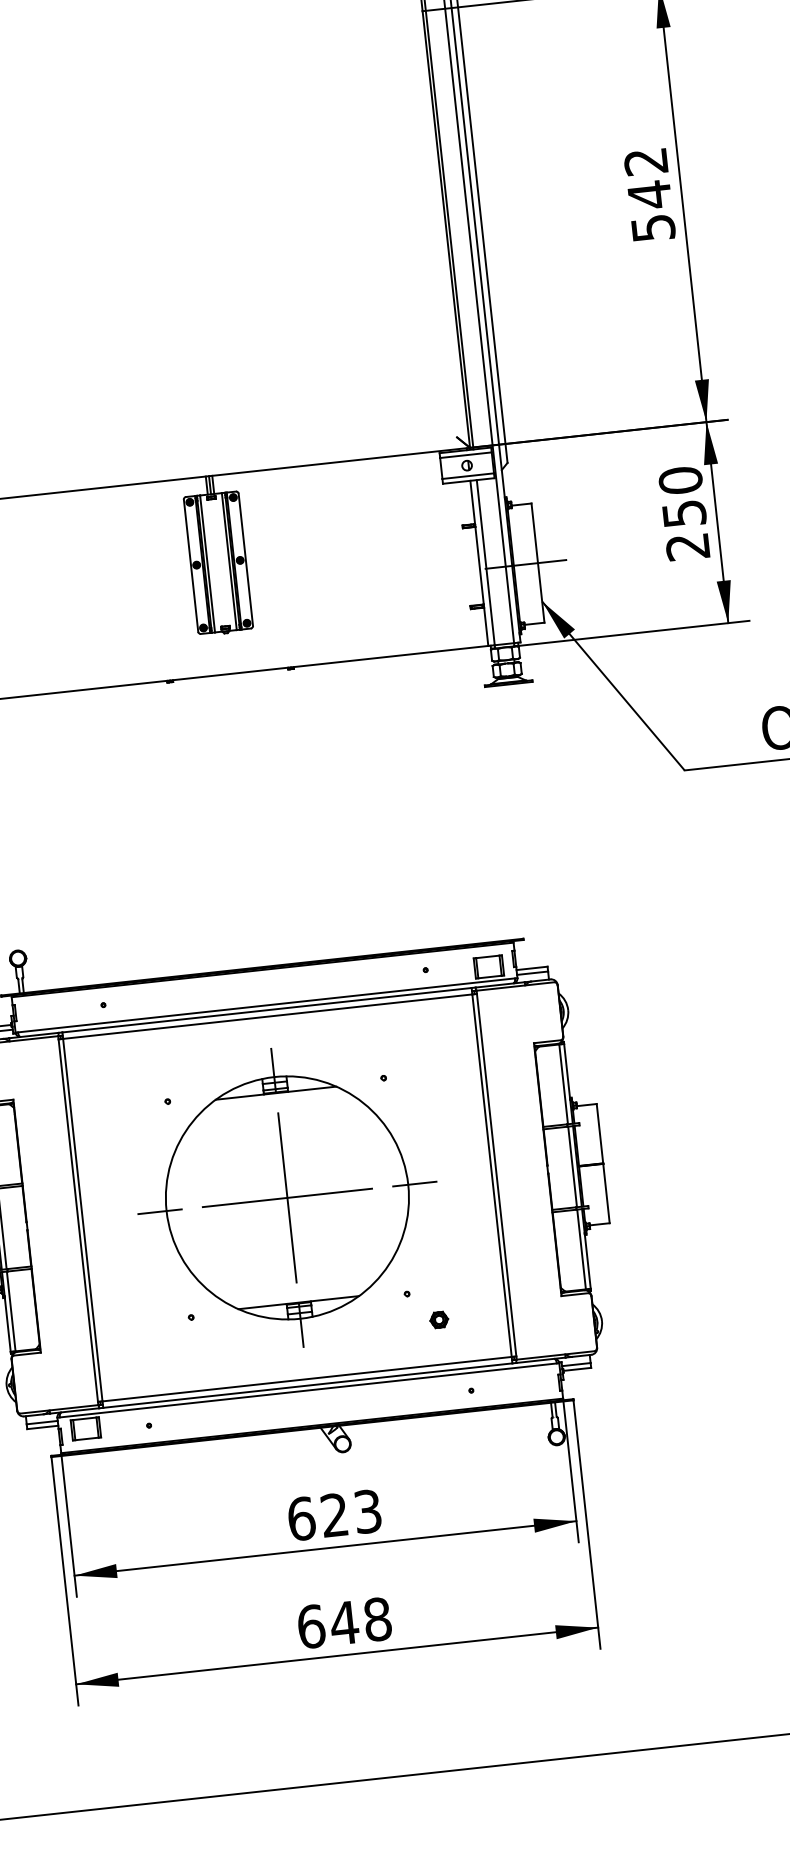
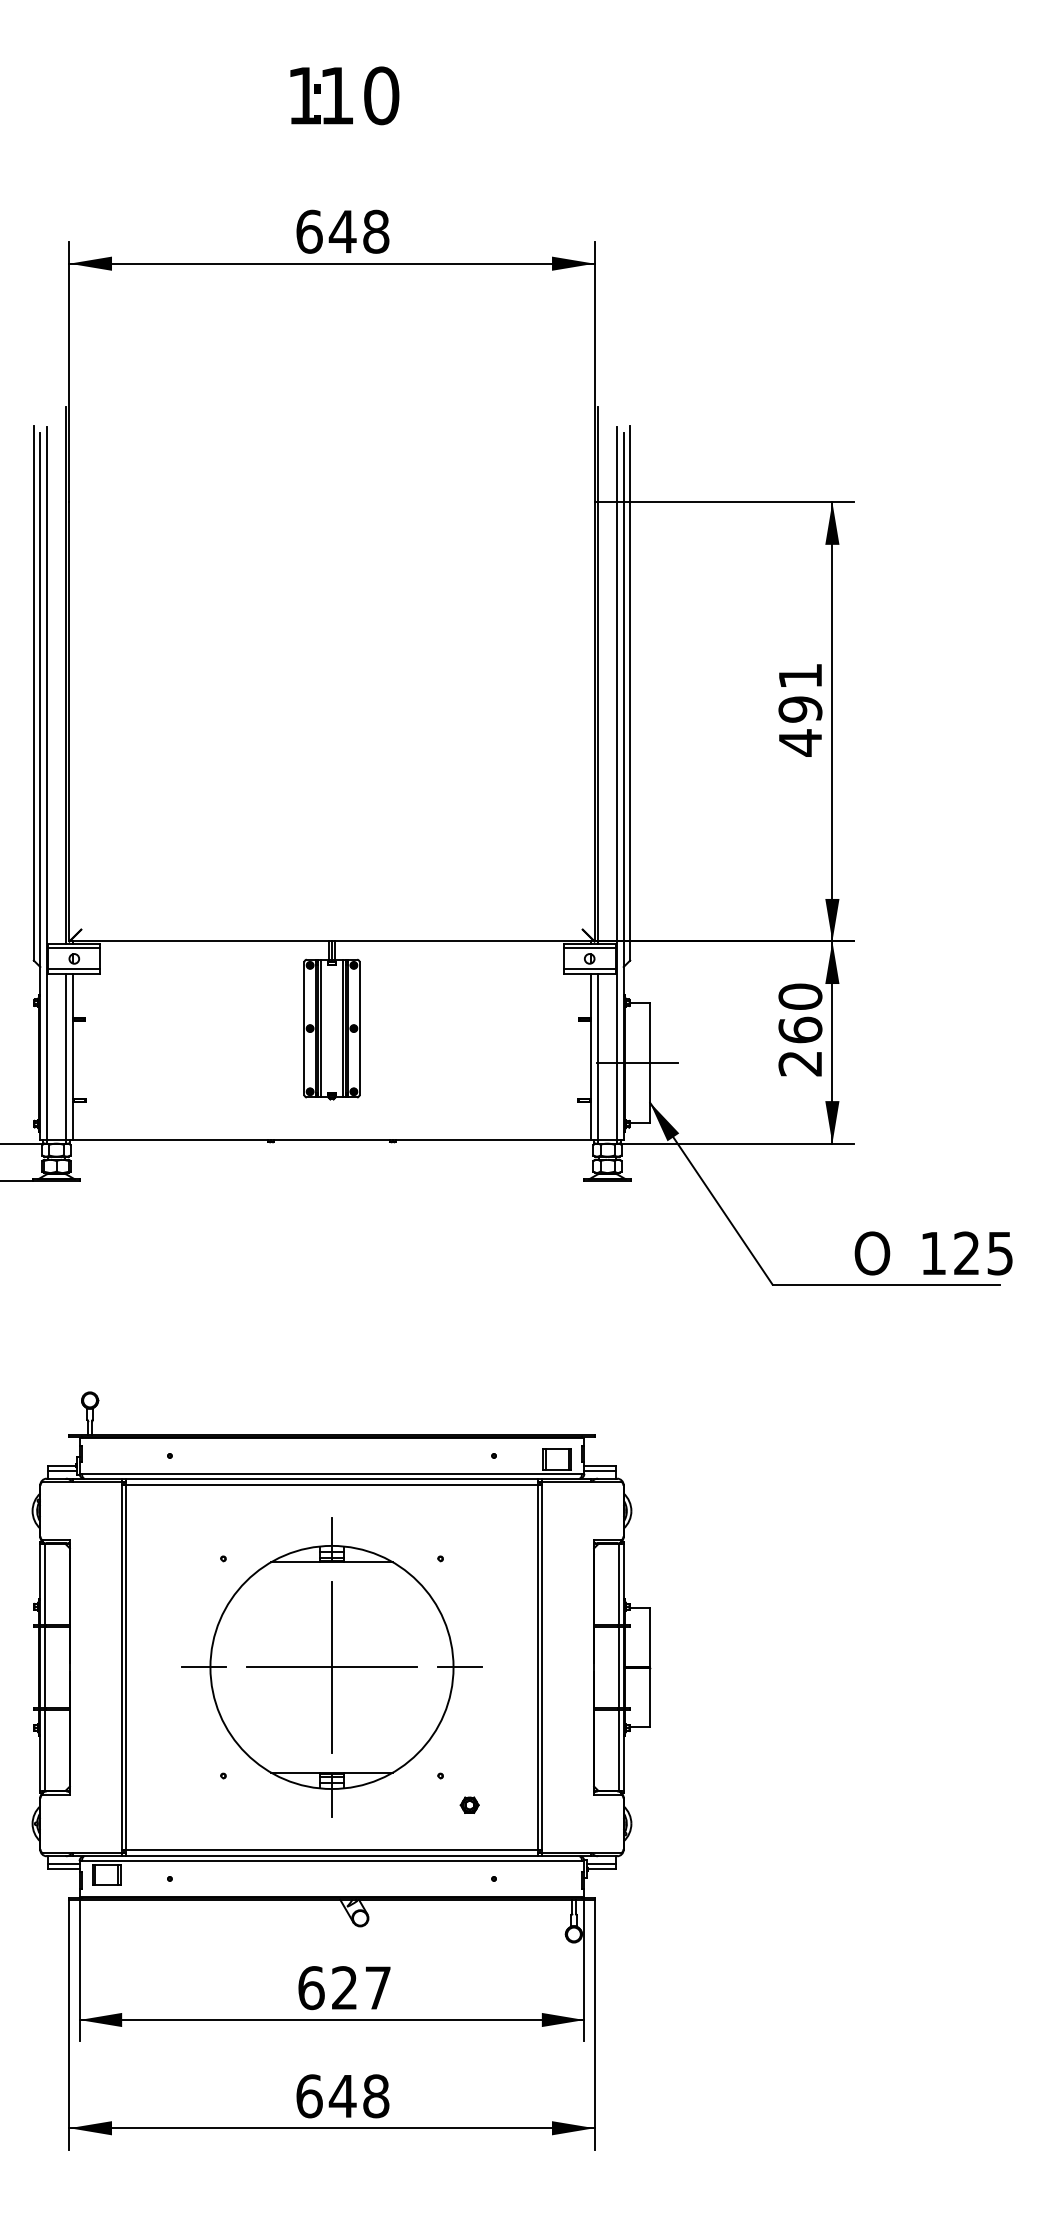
text: (649, 195) -> (800, 710), 542 -> 491
text: (684, 513) -> (800, 1029), 250 -> 260
text: (367, 1512) -> (377, 1988), 623 -> 627

